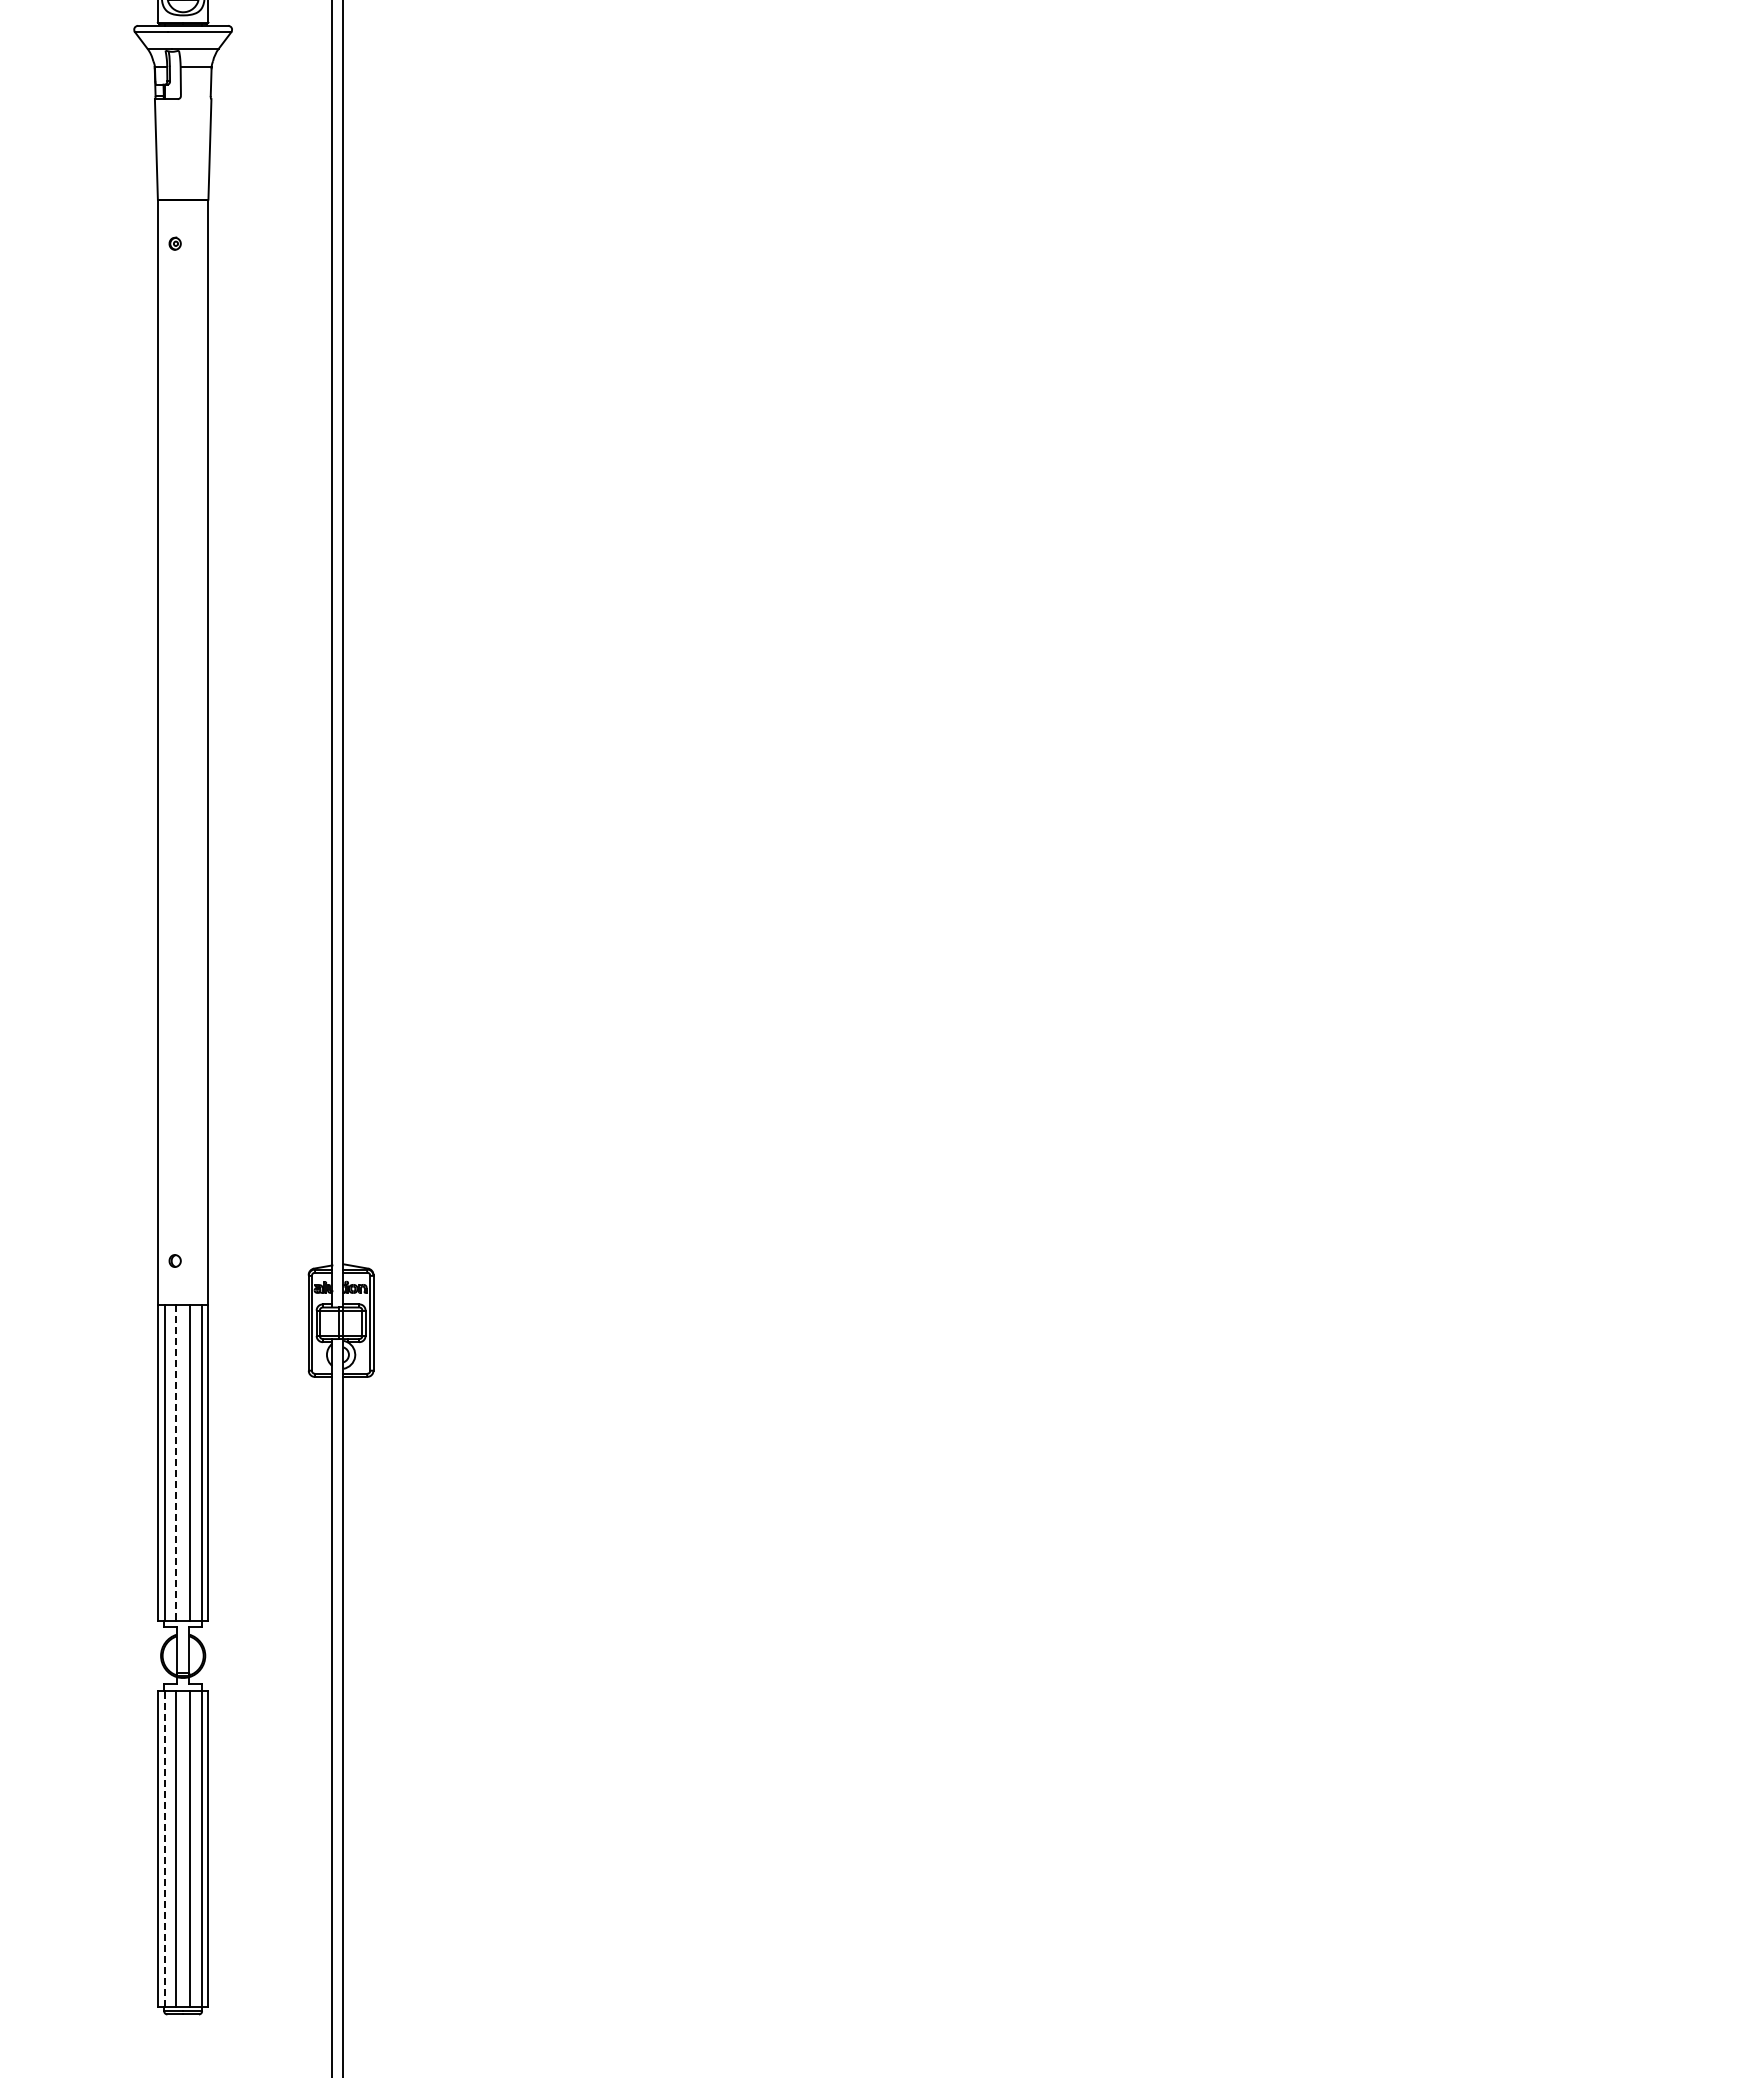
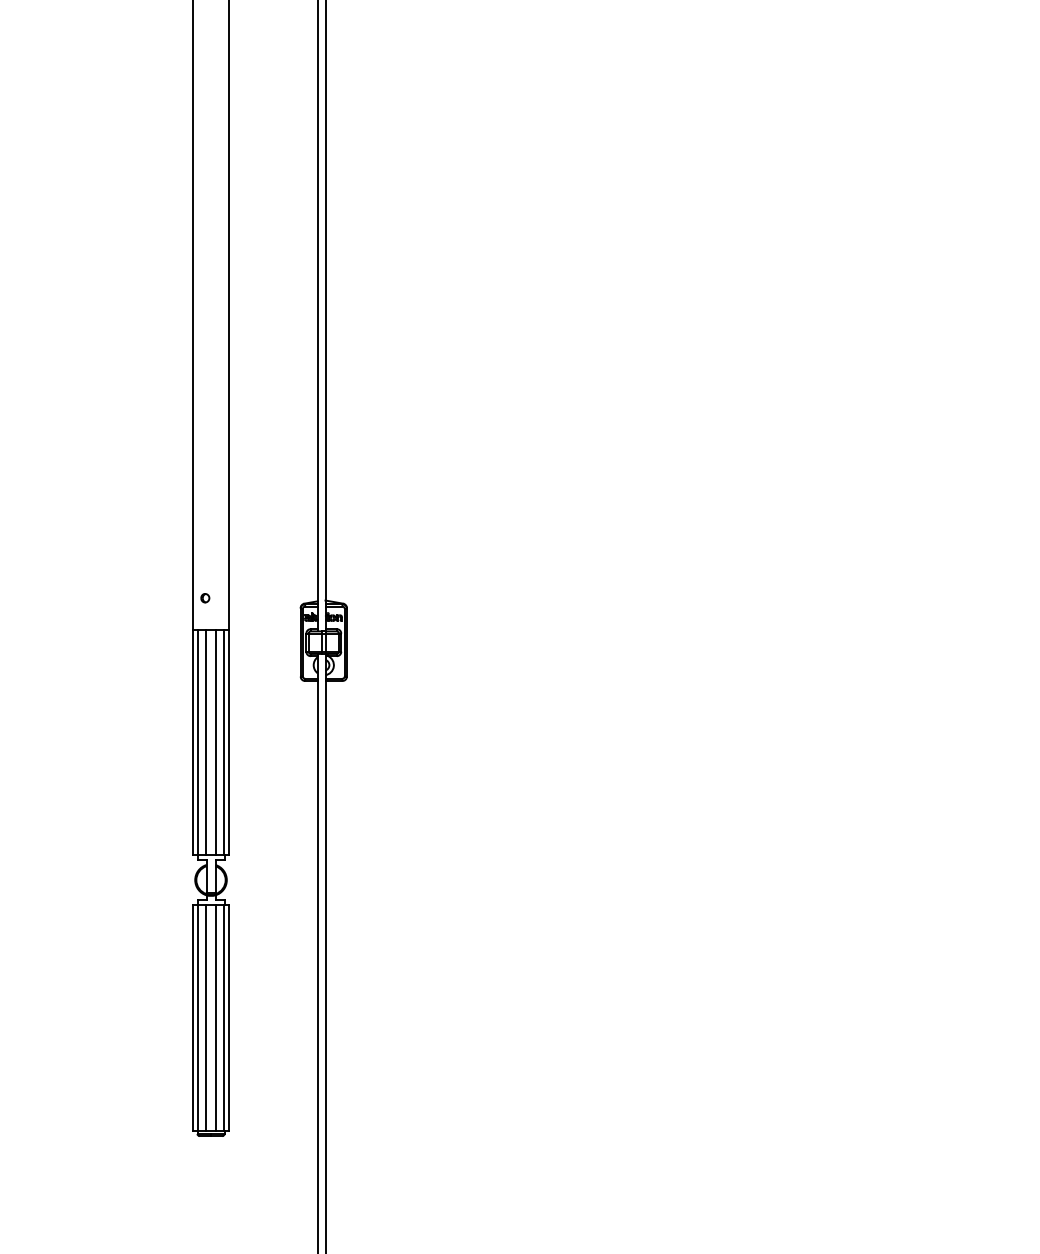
line: (176, 1463) -> (206, 742), dashed -> solid
line: (164, 1848) -> (197, 1017), dashed -> solid

